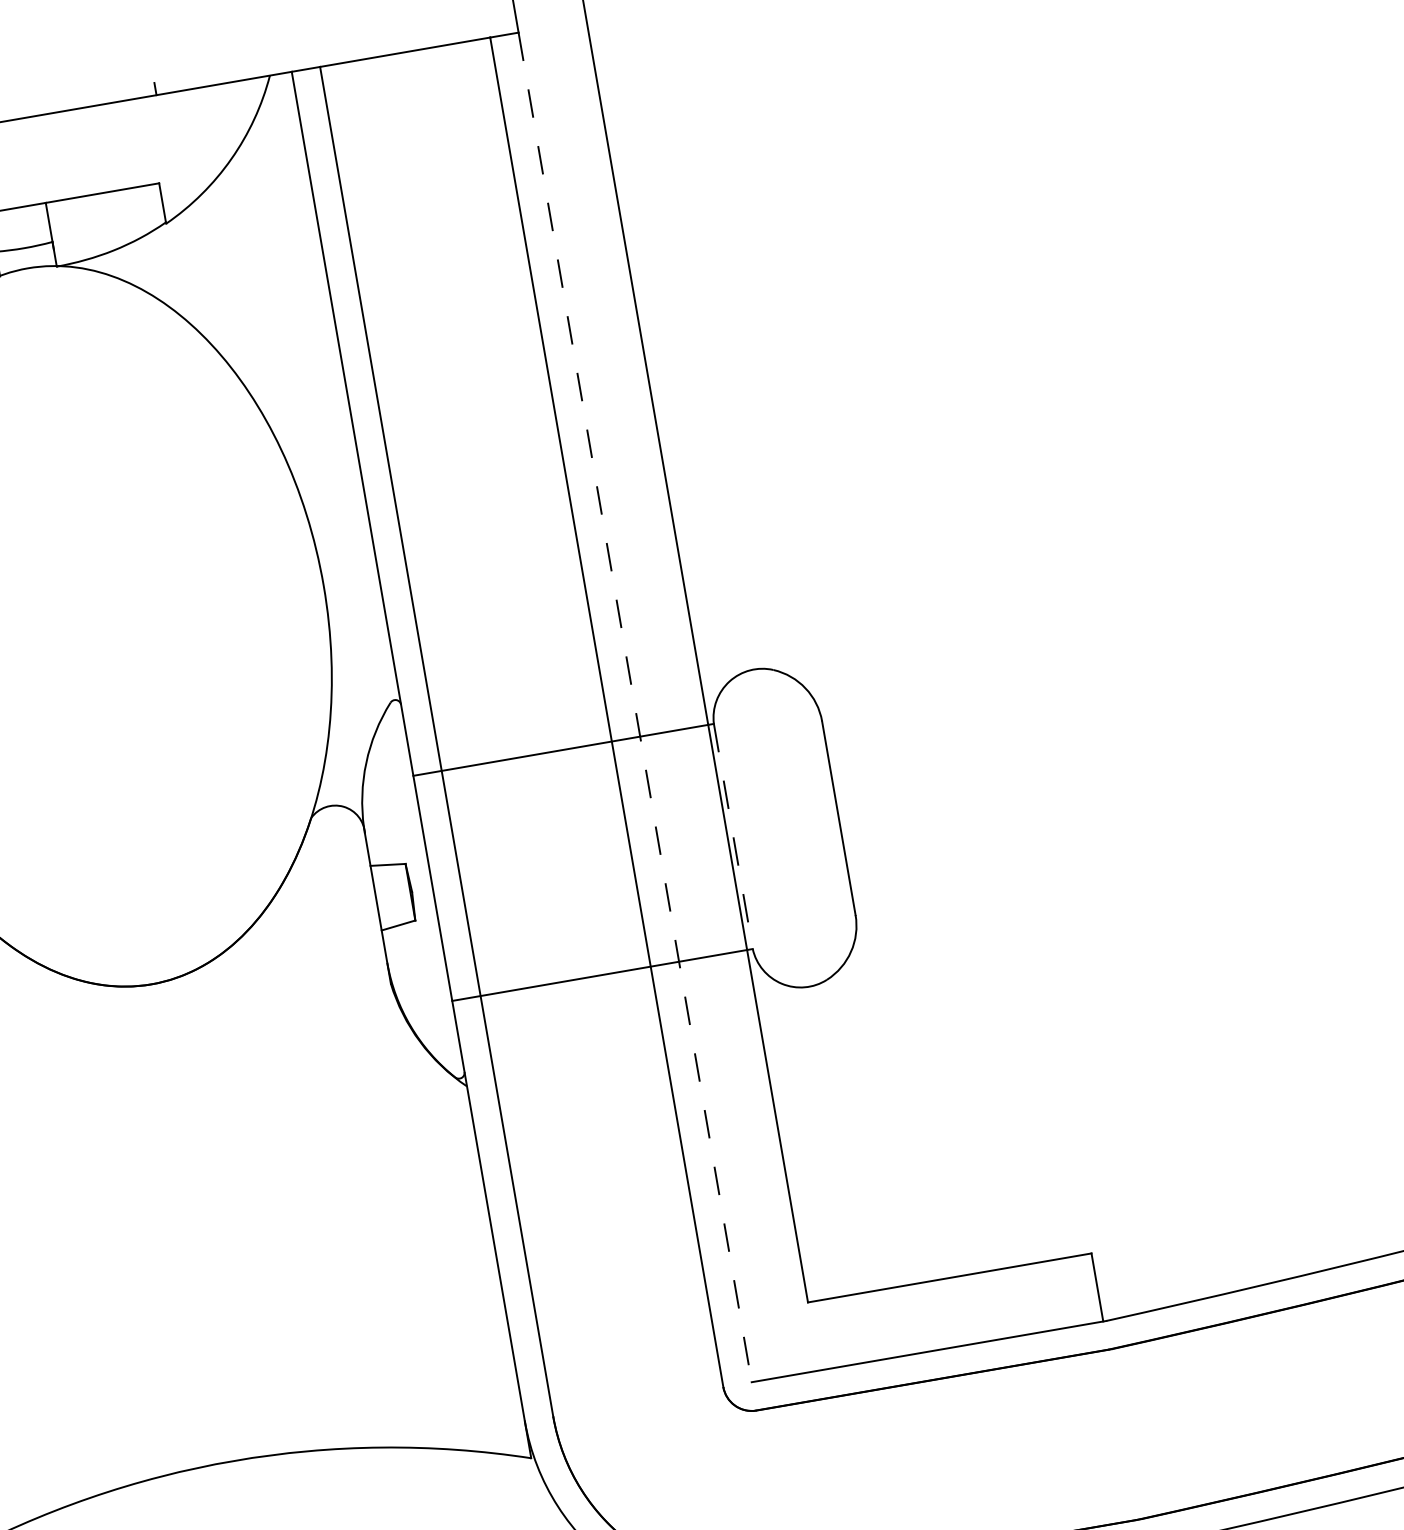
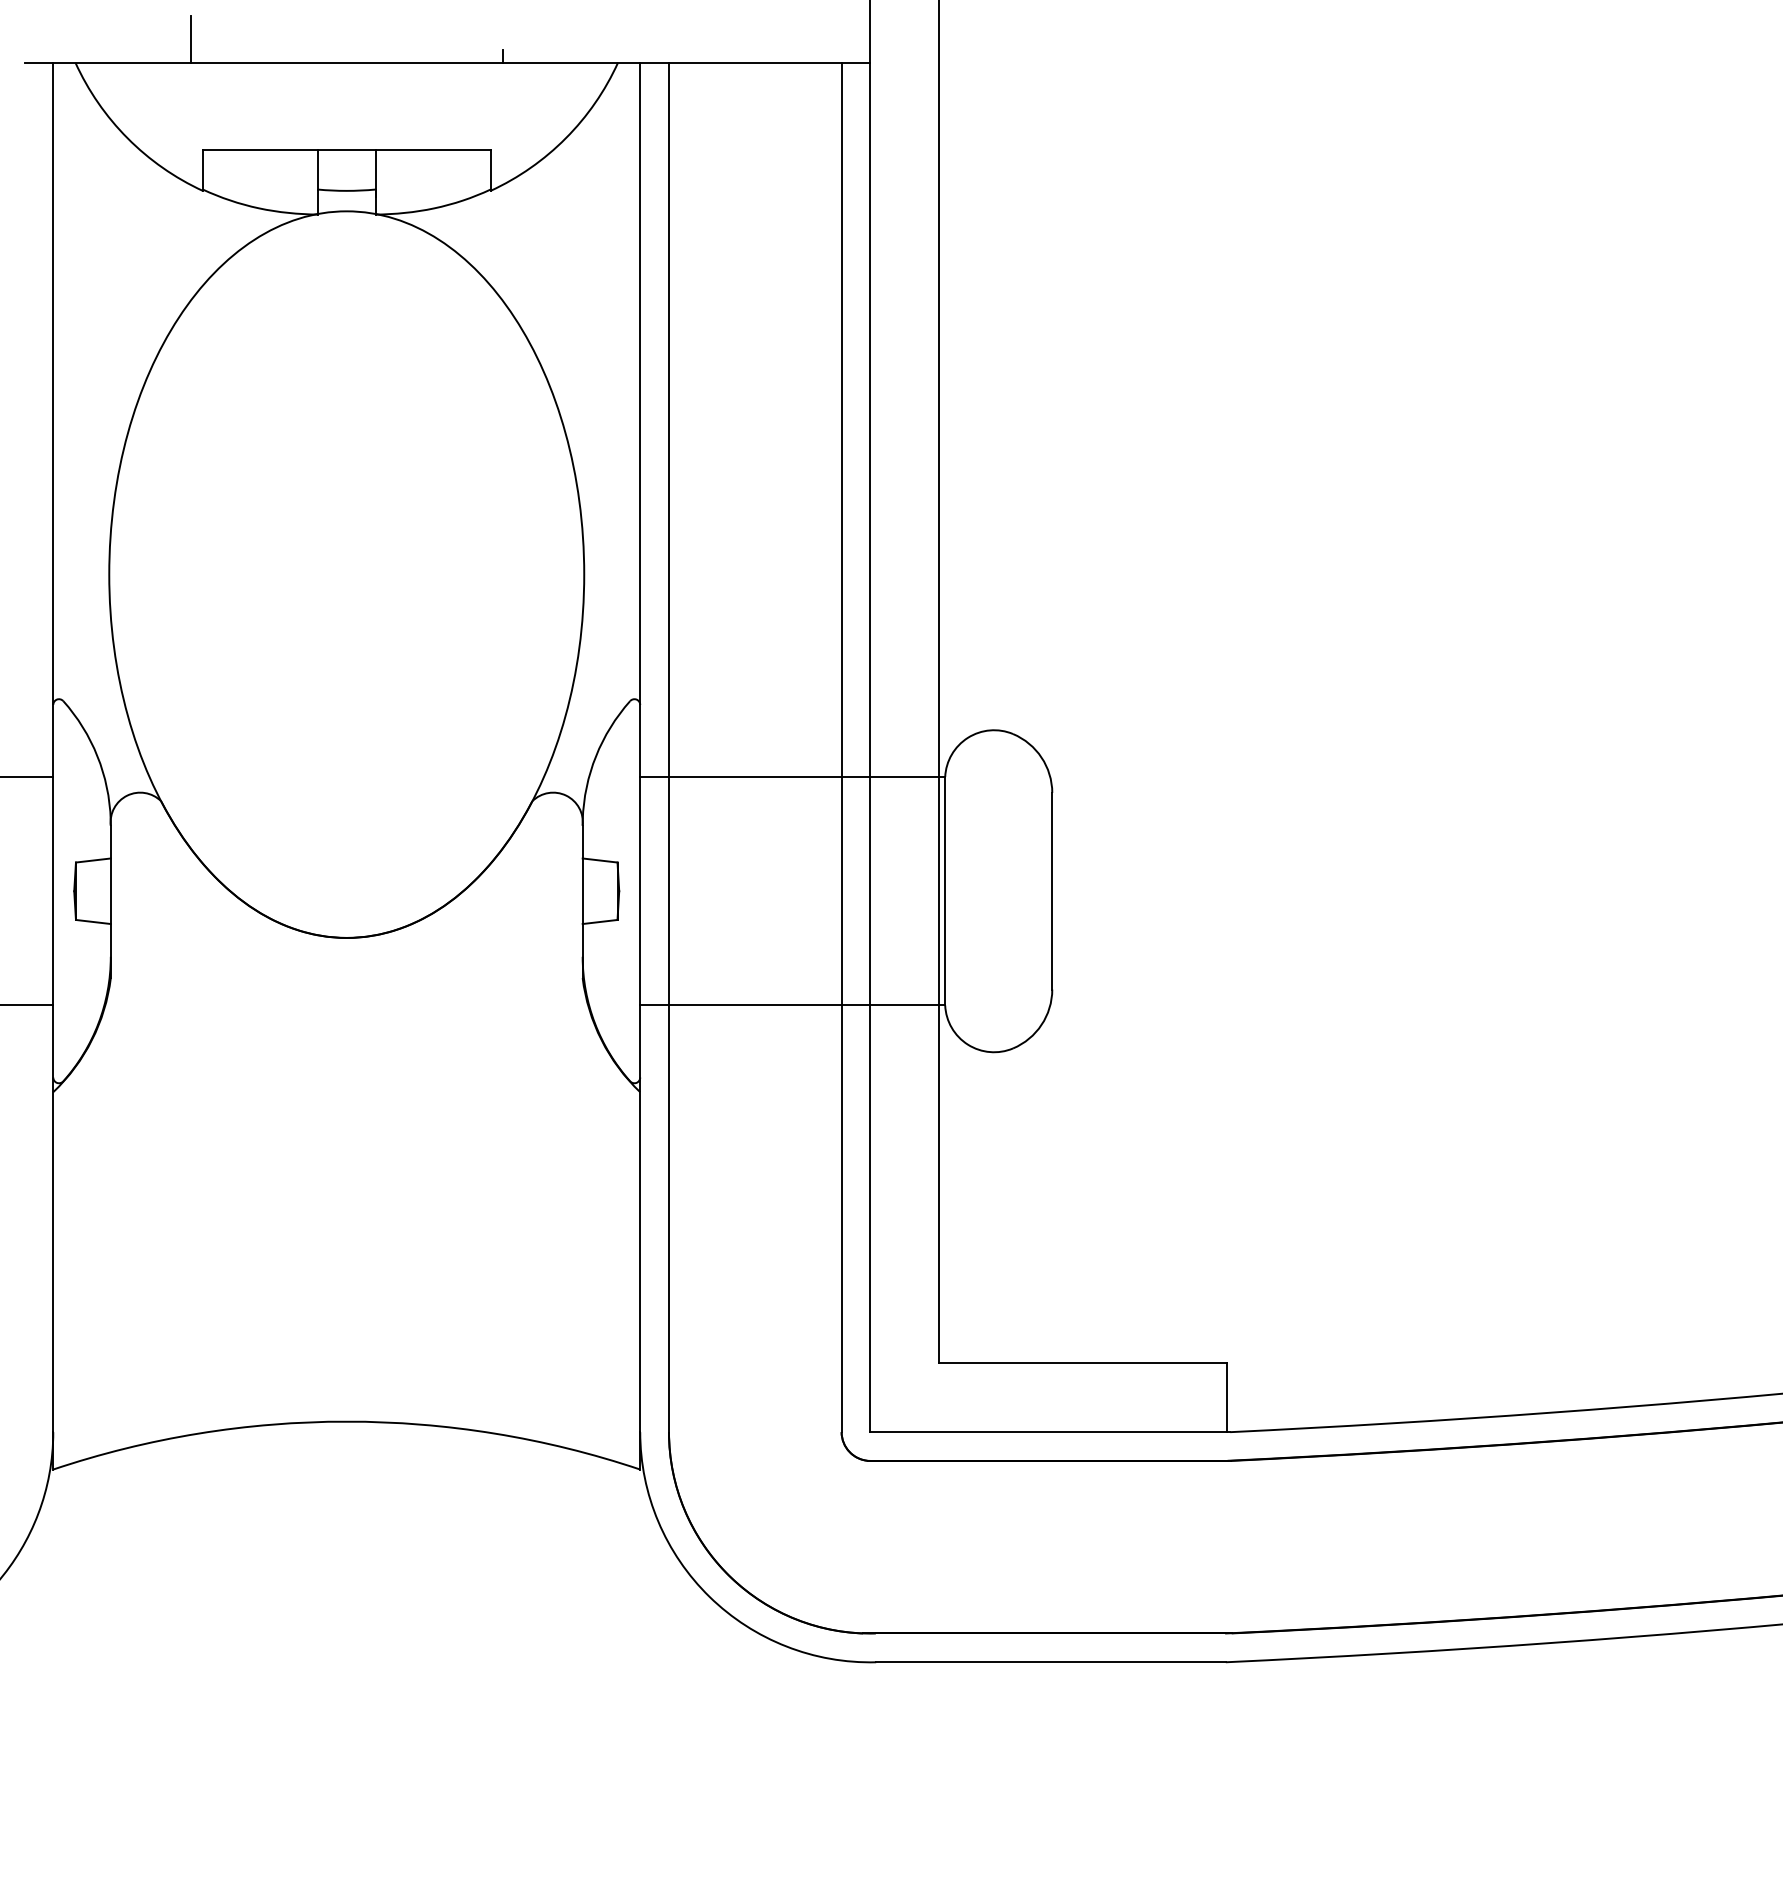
line: (635, 707) -> (870, 747), dashed -> solid
line: (733, 836) -> (945, 891), dashed -> solid

